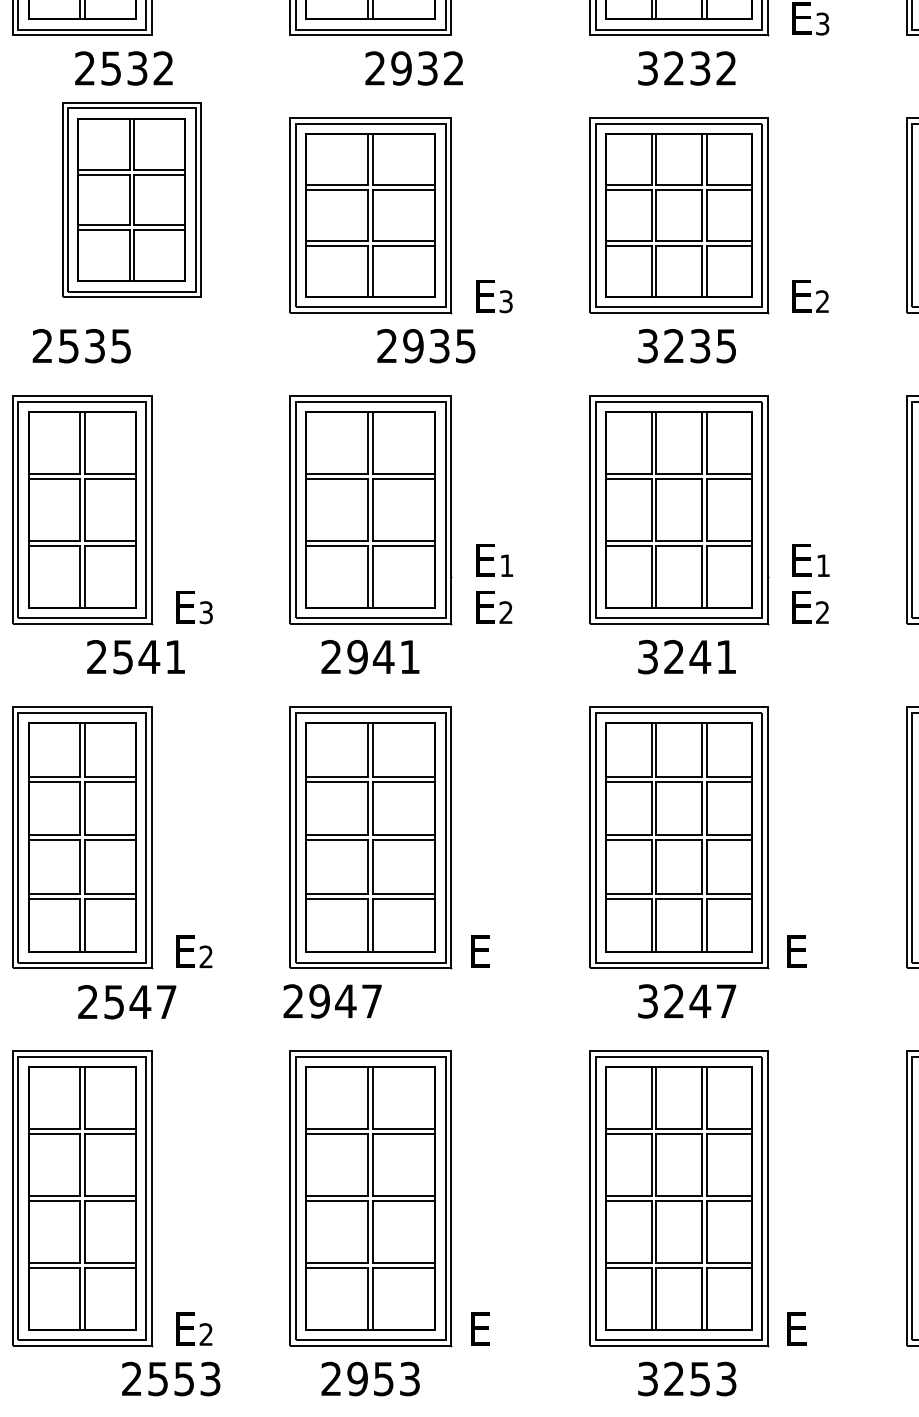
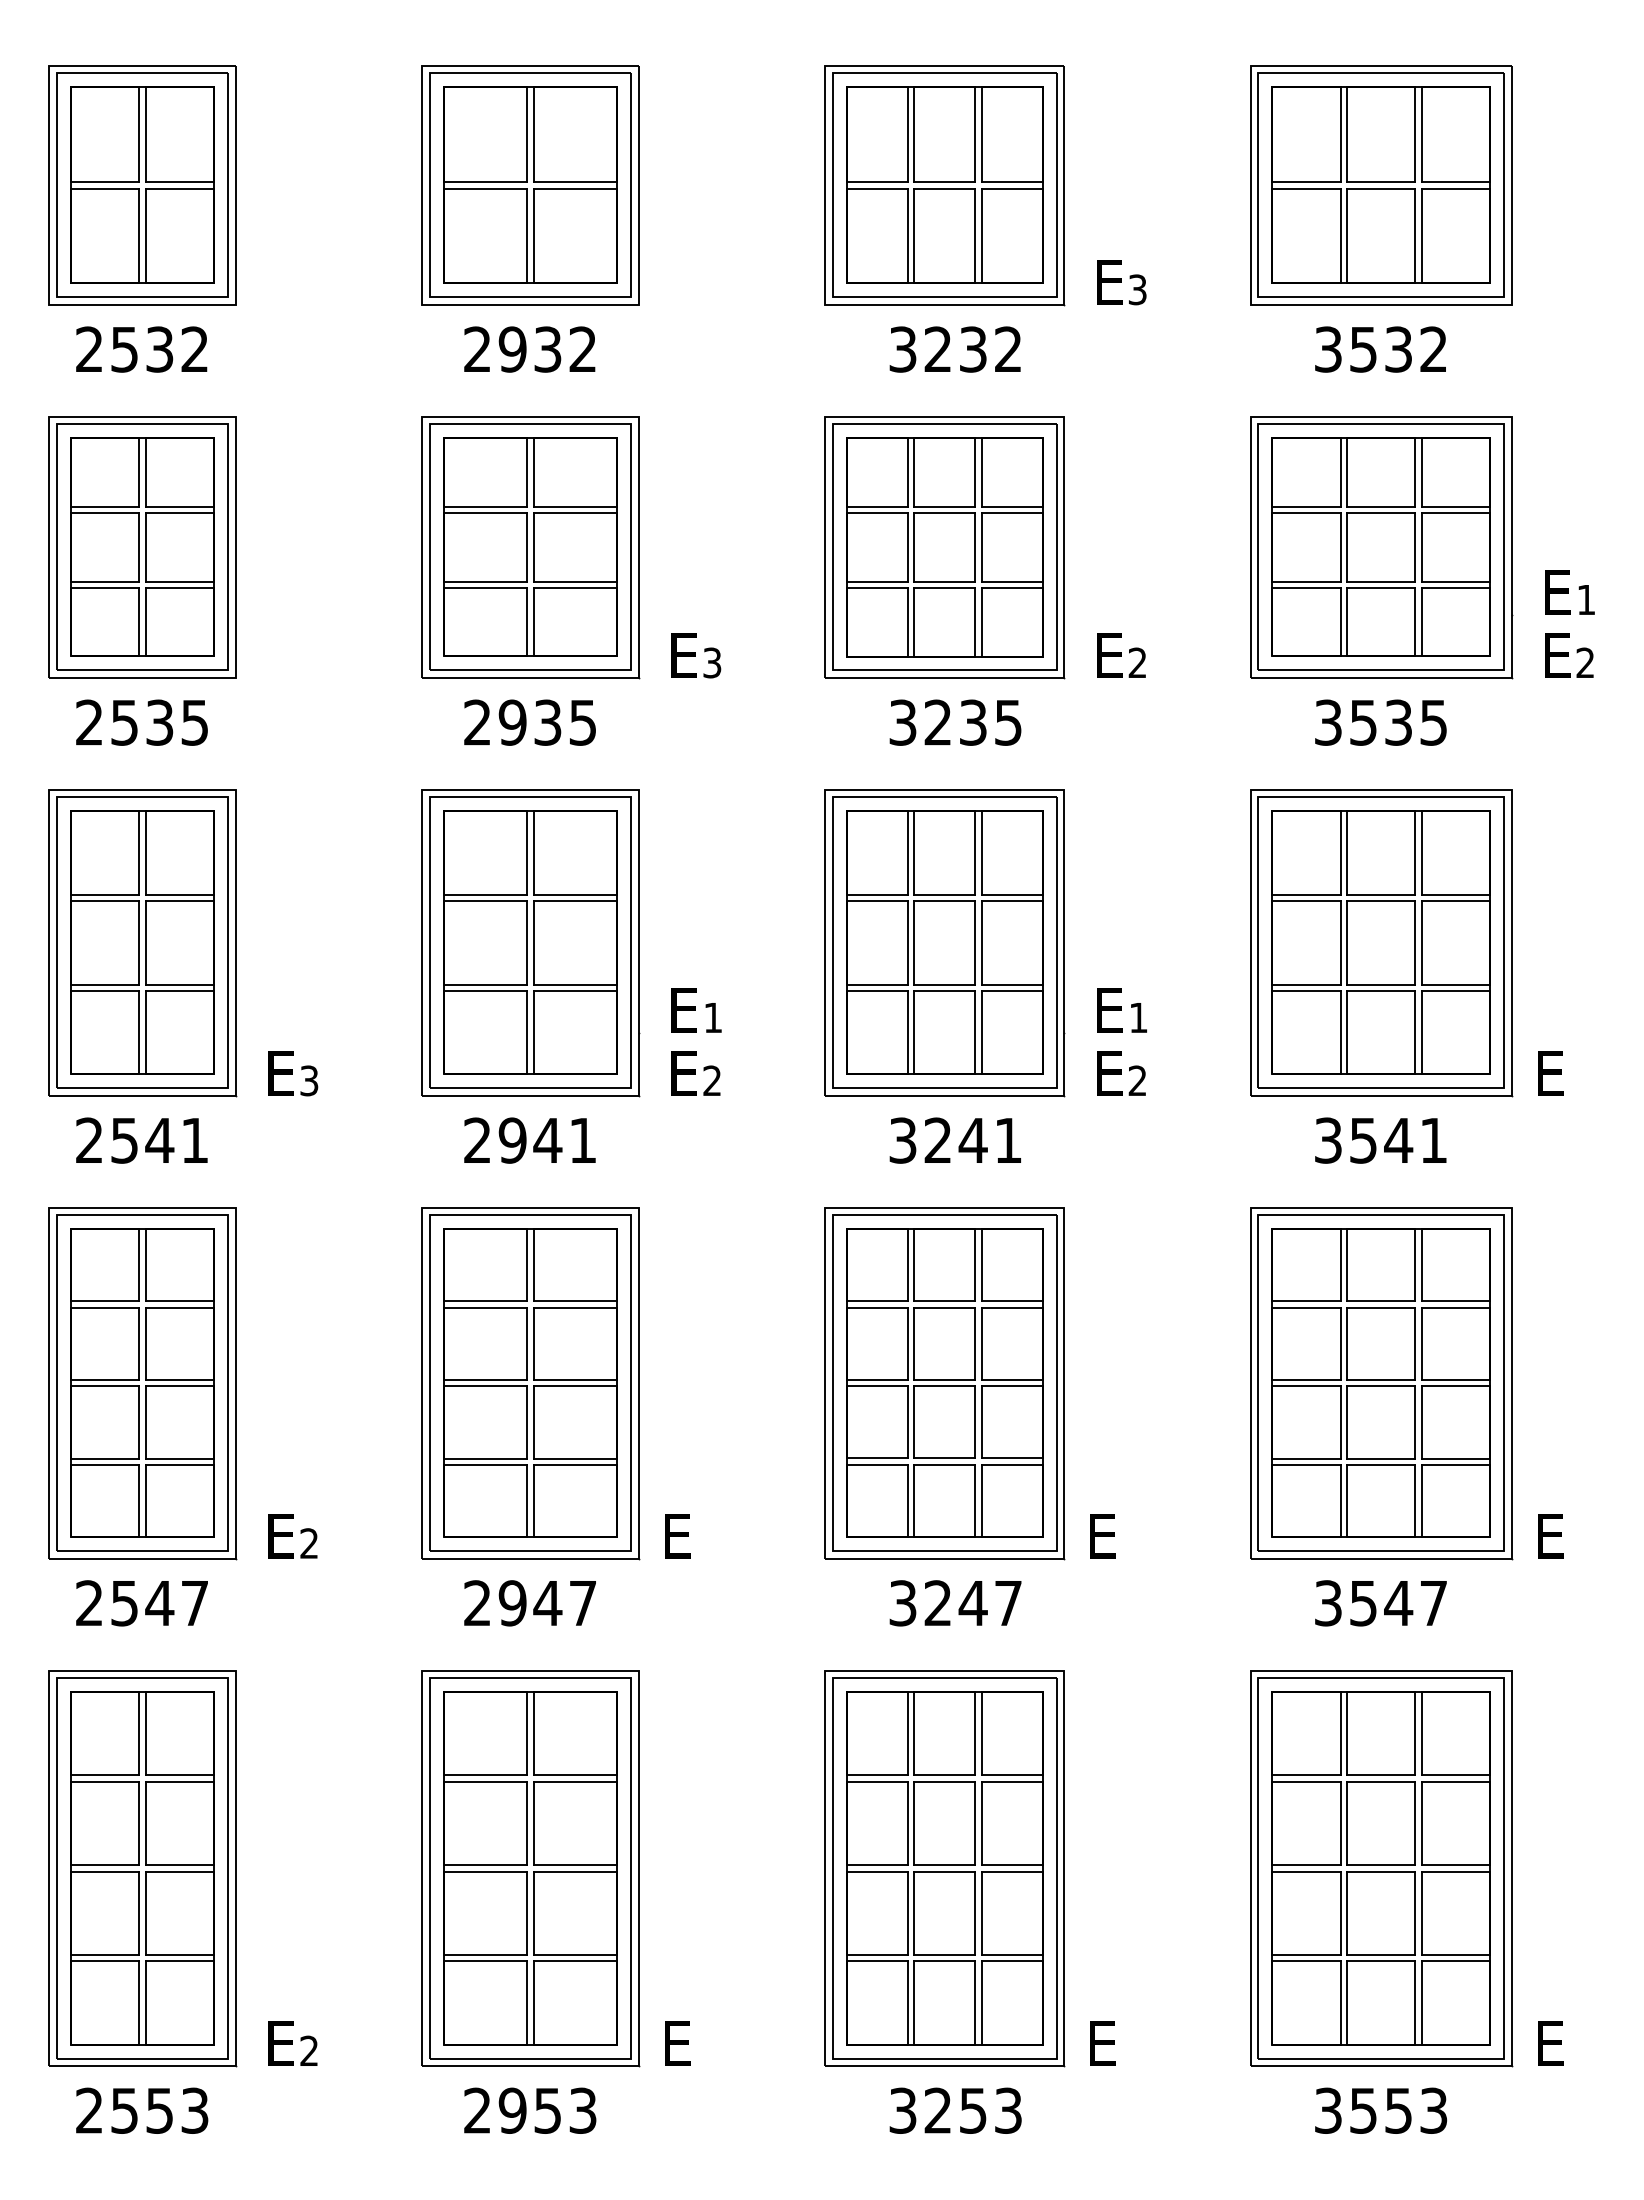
text: (123, 68) -> (141, 349), moved
text: (414, 68) -> (529, 349), moved
part: (132, 200) -> (142, 547), moved
text: (425, 346) -> (529, 722), moved
text: (135, 657) -> (141, 1140), moved
text: (332, 1001) -> (529, 1603), moved
text: (126, 1002) -> (141, 1603), moved
text: (171, 1378) -> (142, 2110), moved

